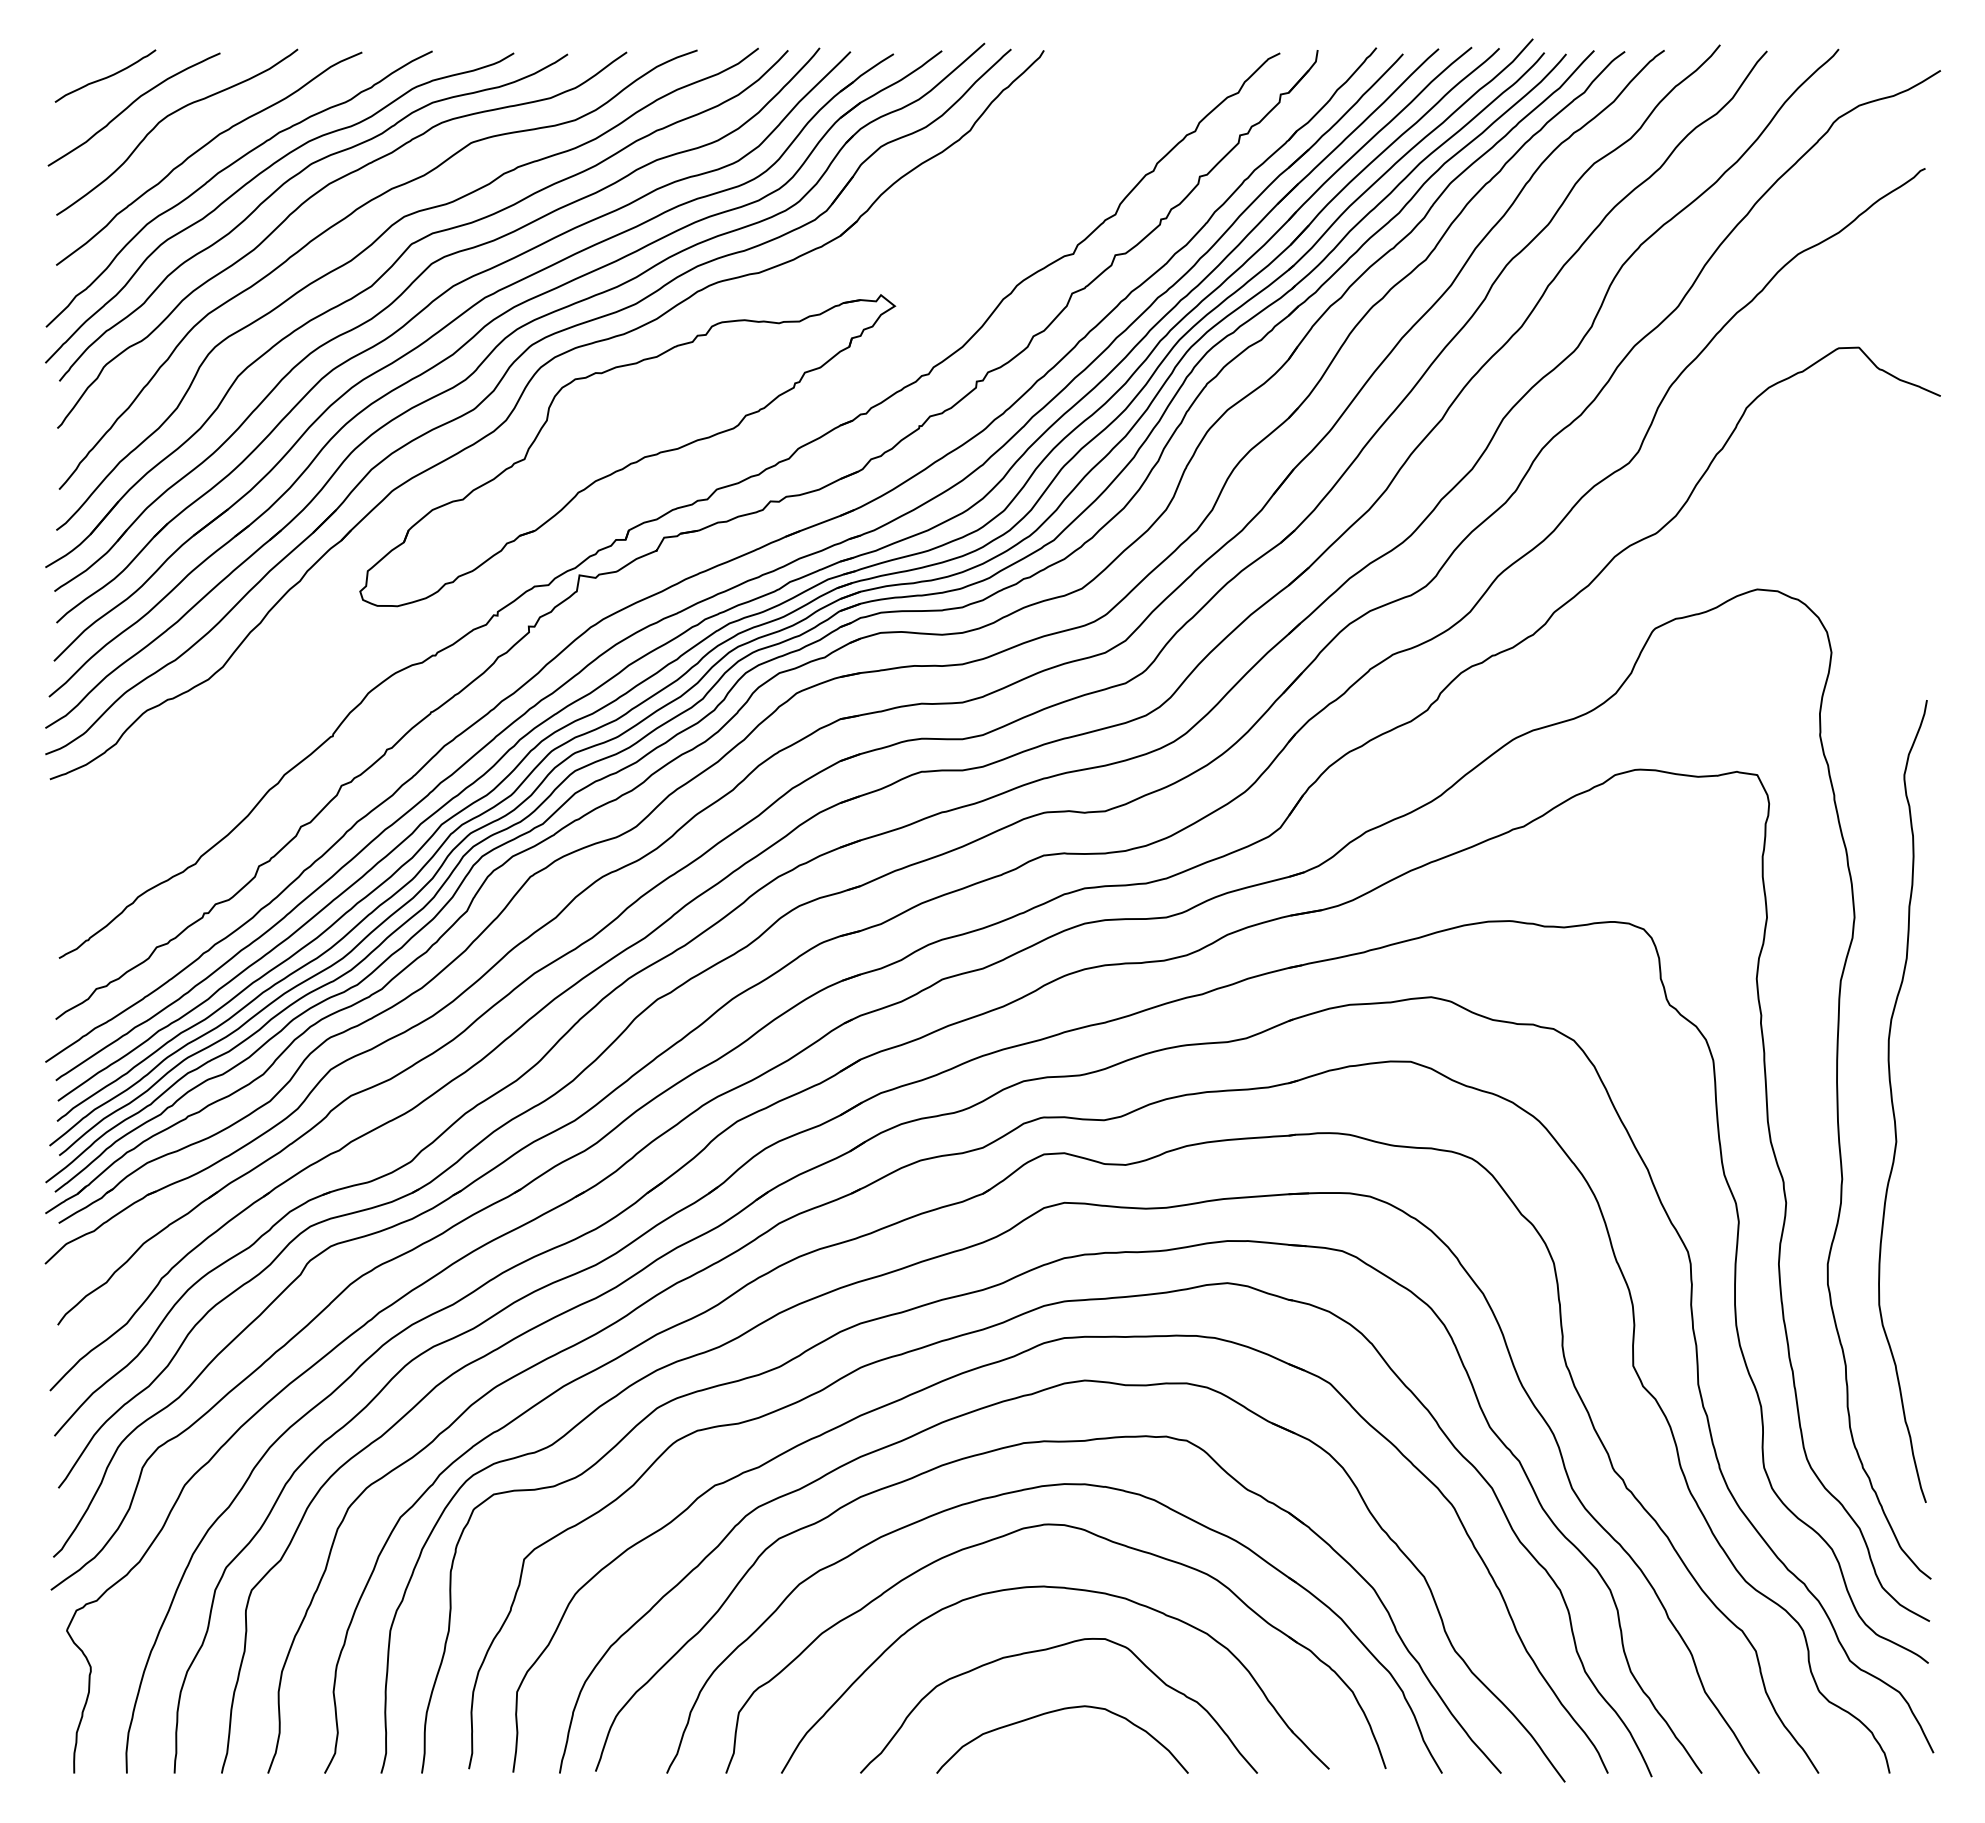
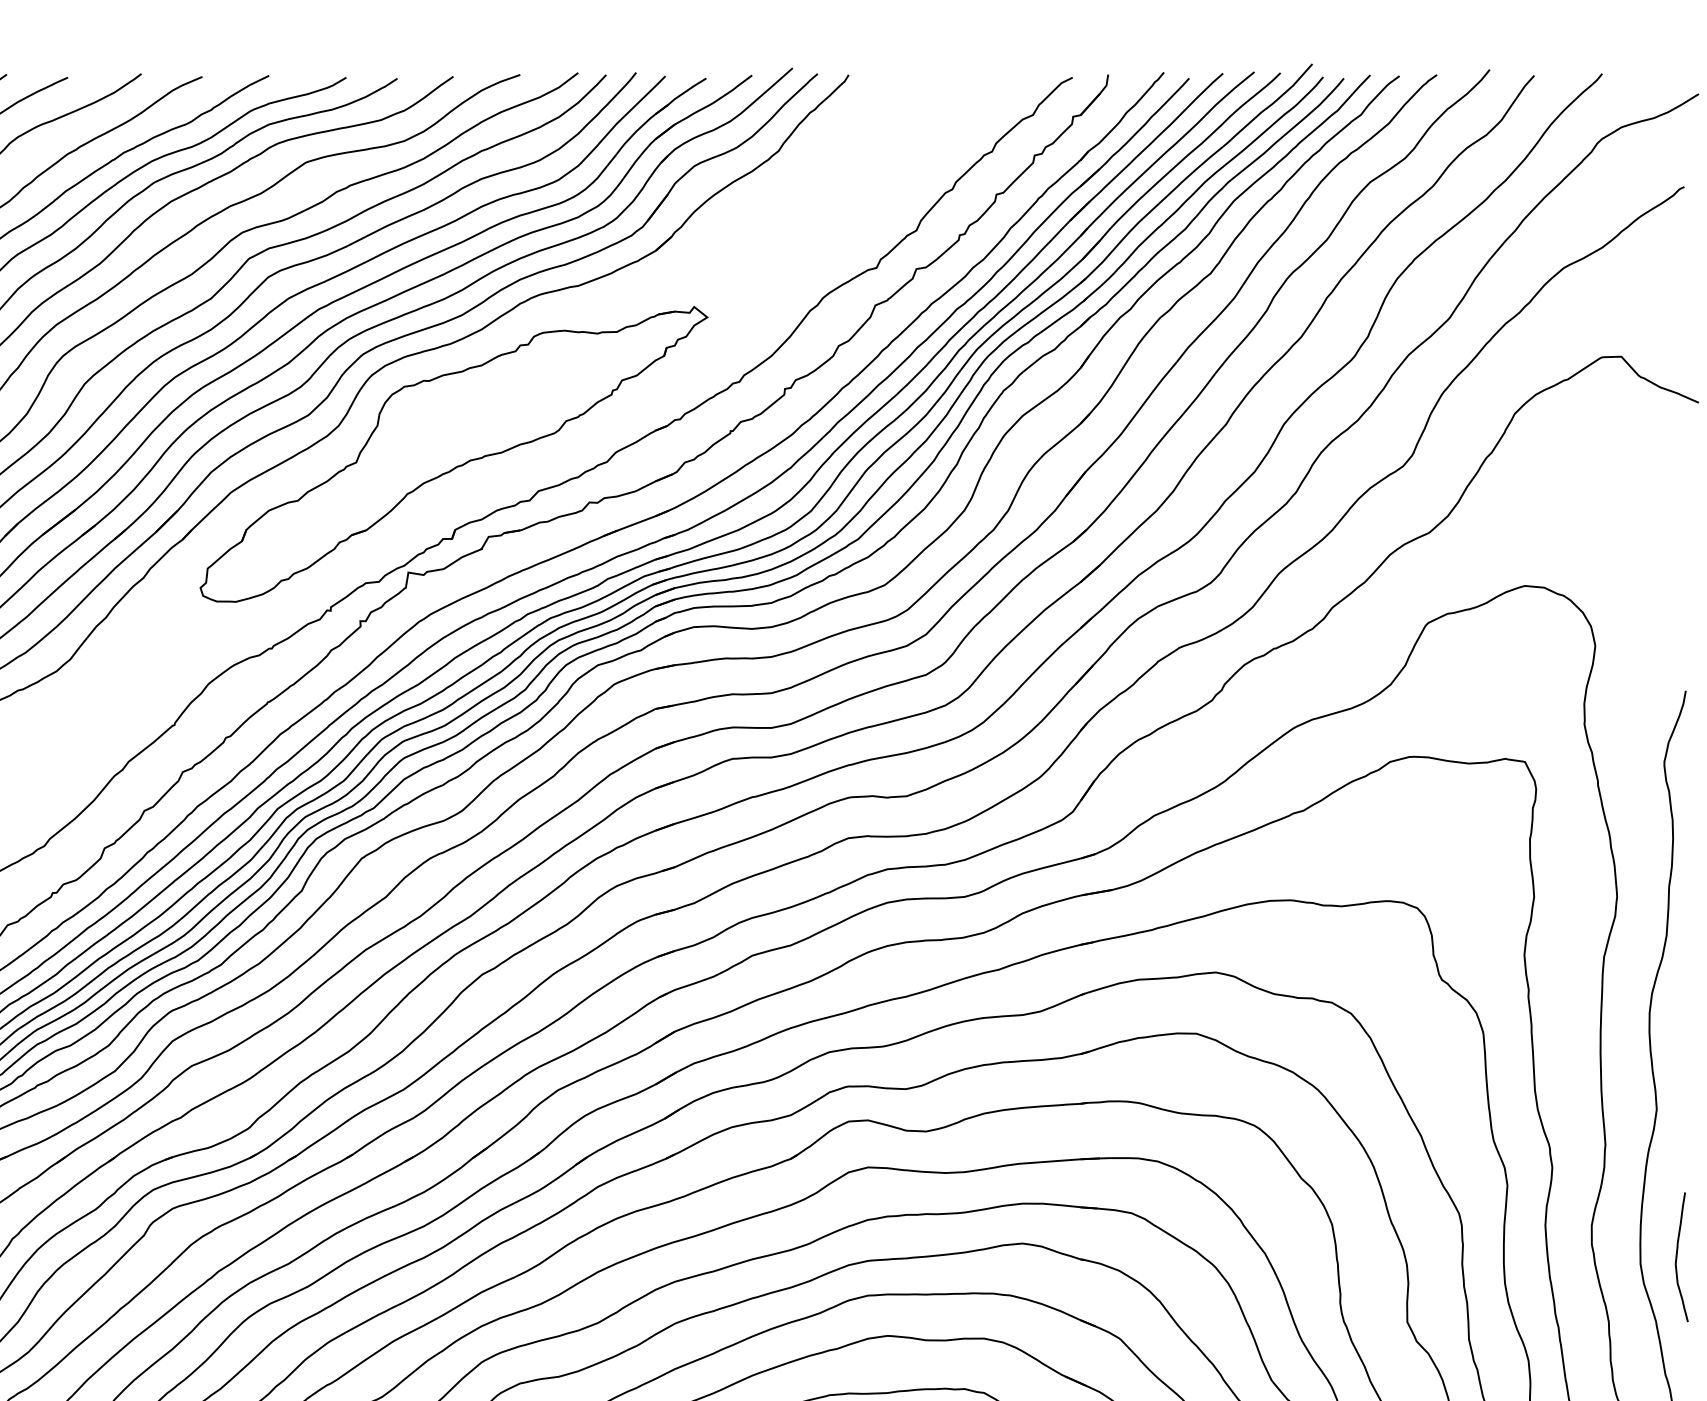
curve: (1918, 1296) -> (1677, 1256), added

